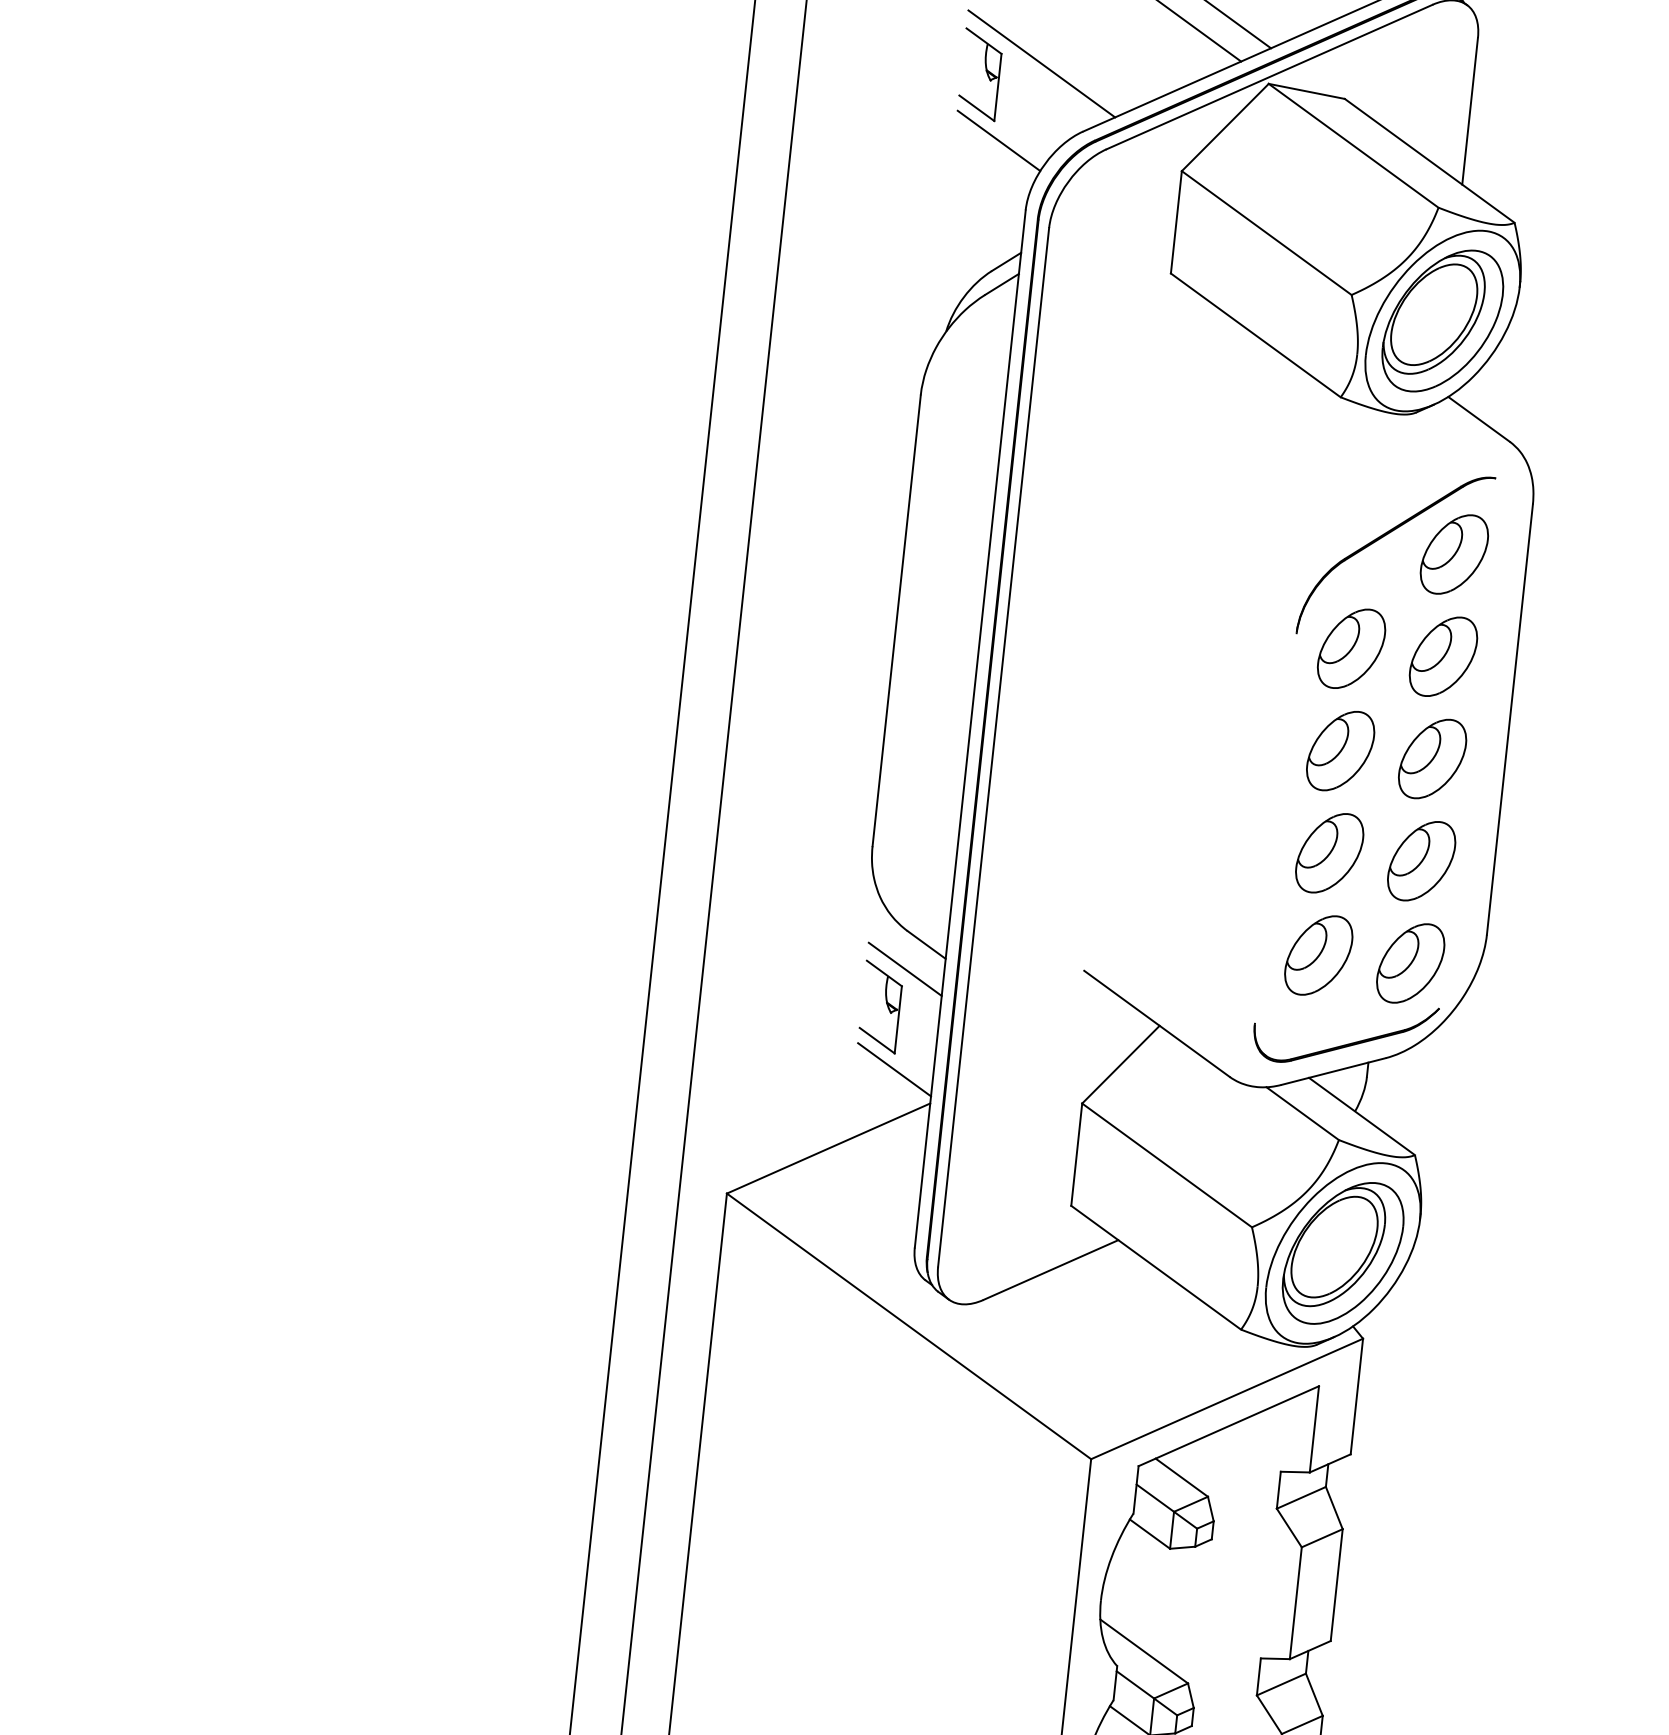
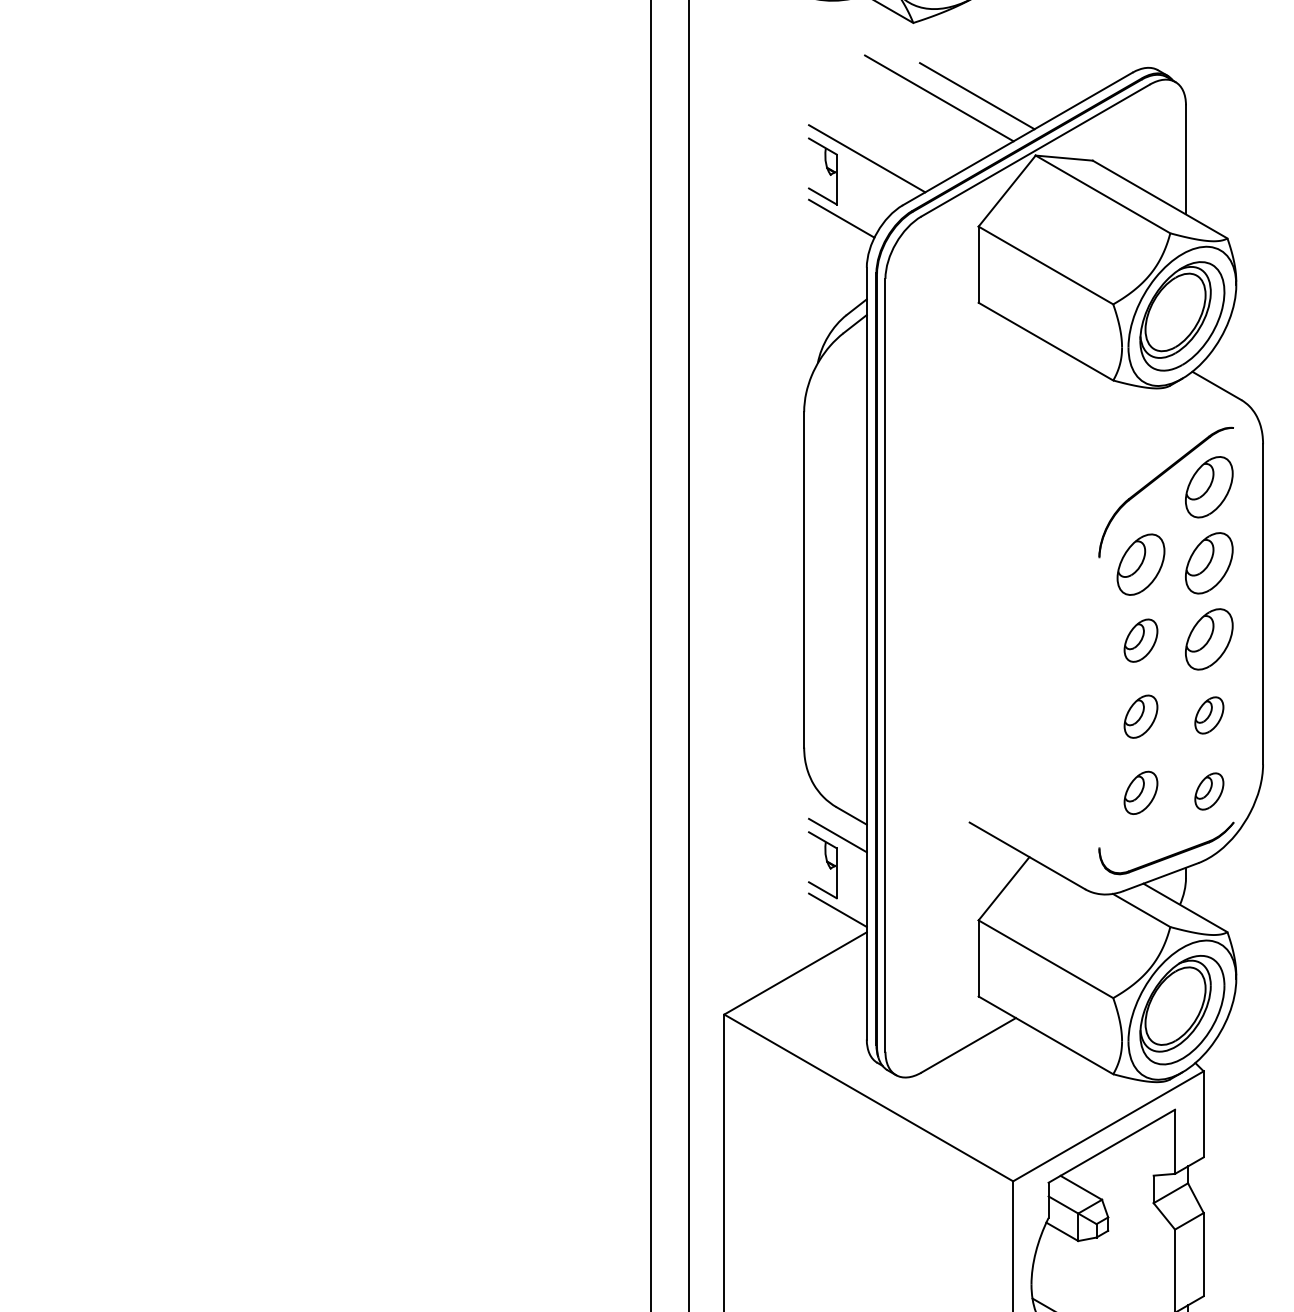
part: (1339, 750) -> (1140, 640), size x0.7
part: (1329, 852) -> (1140, 716), size x0.7
part: (1421, 861) -> (1209, 715), size x0.6
part: (1318, 954) -> (1140, 792), size x0.7
part: (1411, 963) -> (1209, 791), size x0.6

